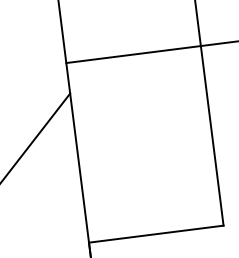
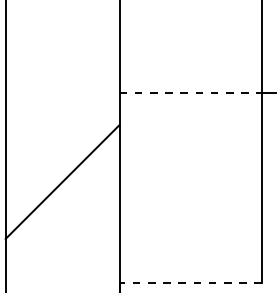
line: (134, 54) -> (191, 92), solid -> dashed
line: (155, 234) -> (190, 282), solid -> dashed

